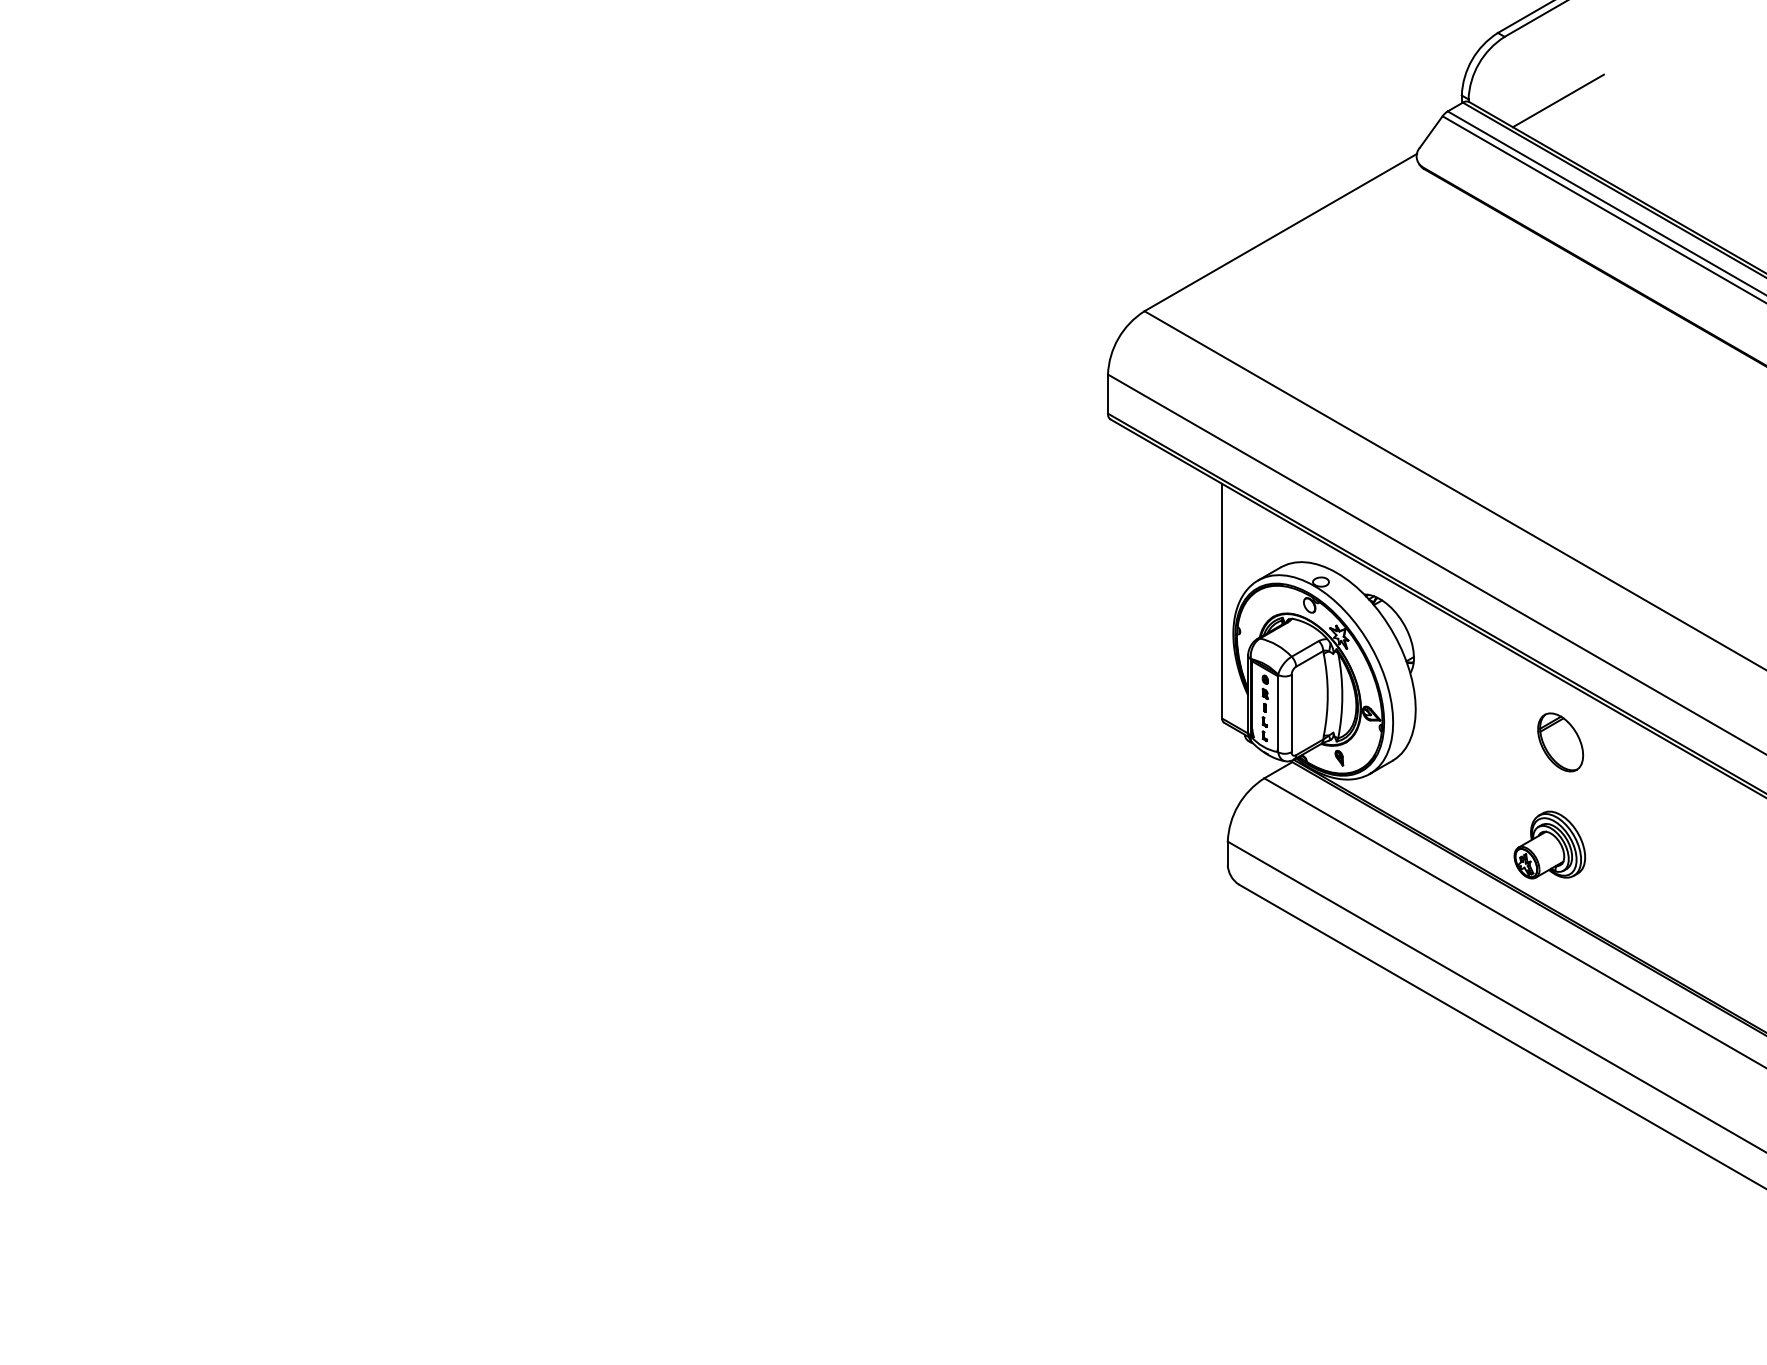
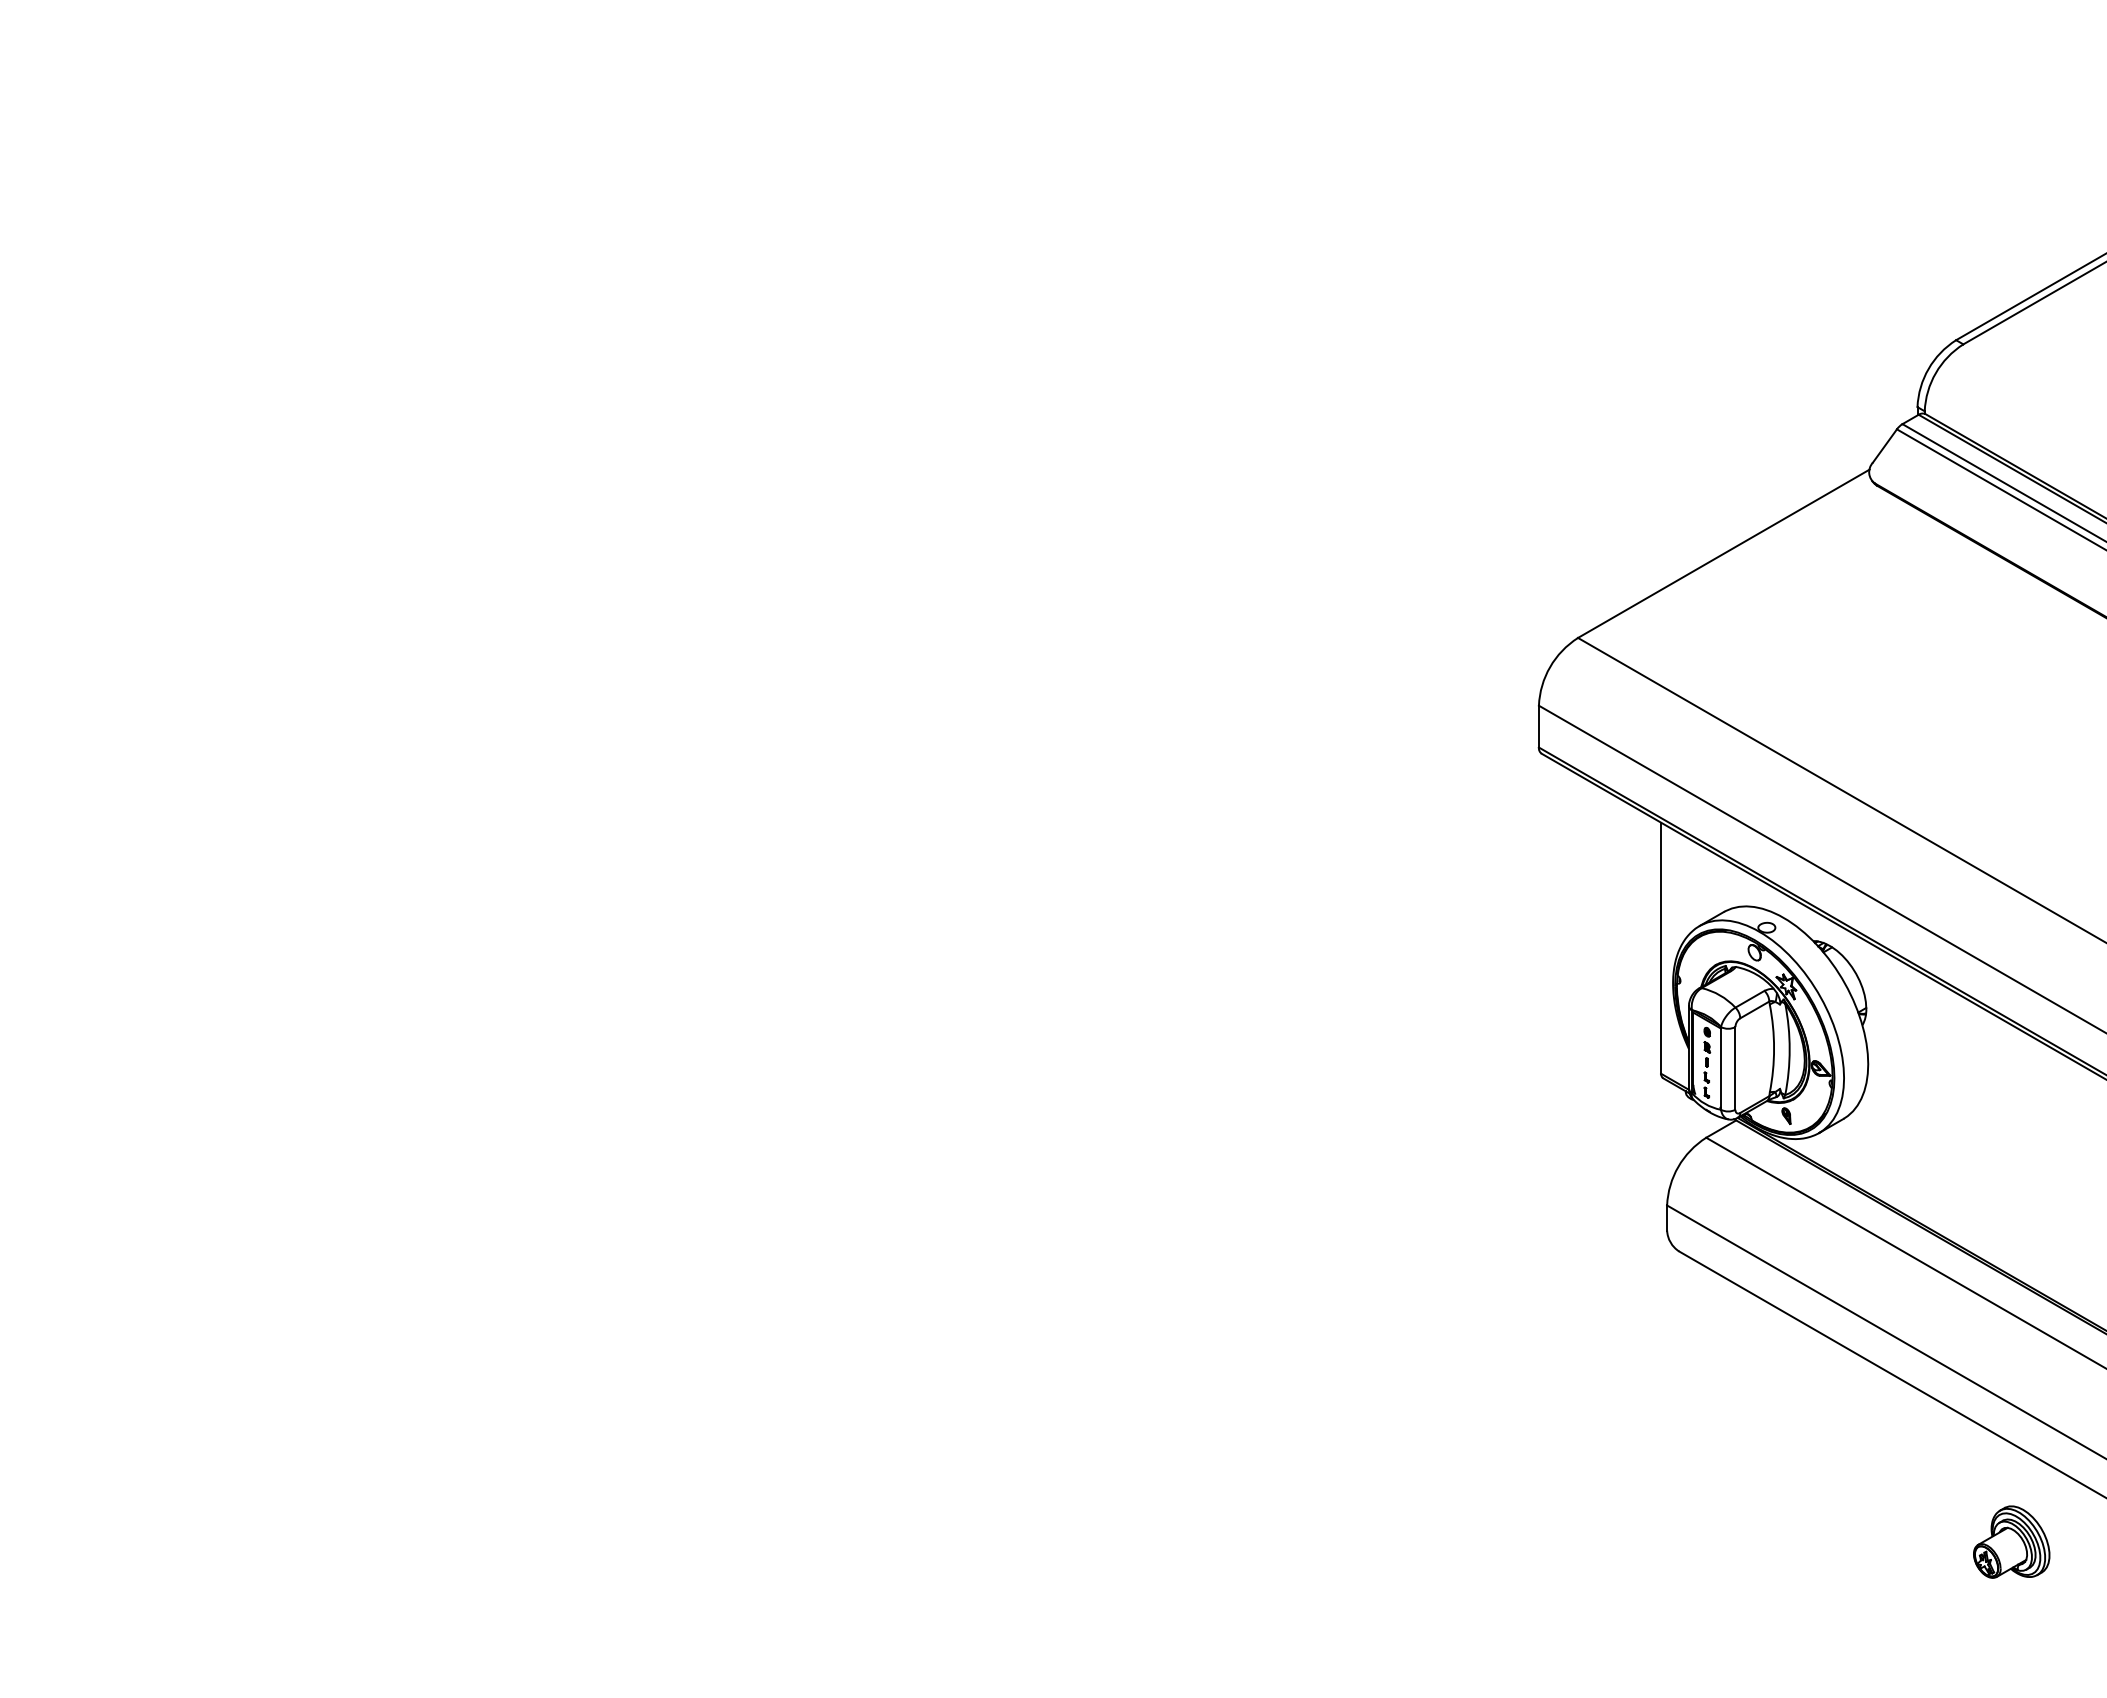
line: (1558, 100) -> (2020, 412), removed
part: (1560, 742) -> (2023, 1099), removed
part: (1549, 844) -> (2011, 1541), moved

